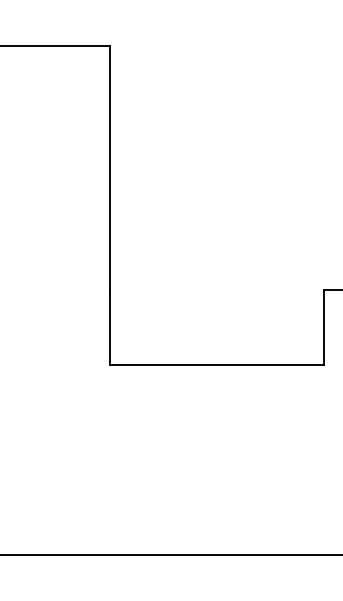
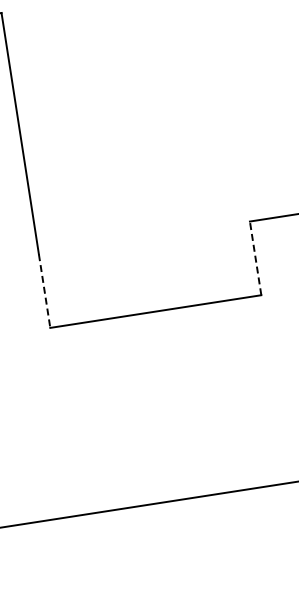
line: (323, 327) -> (255, 258), solid -> dashed
line: (110, 328) -> (45, 291), solid -> dashed

